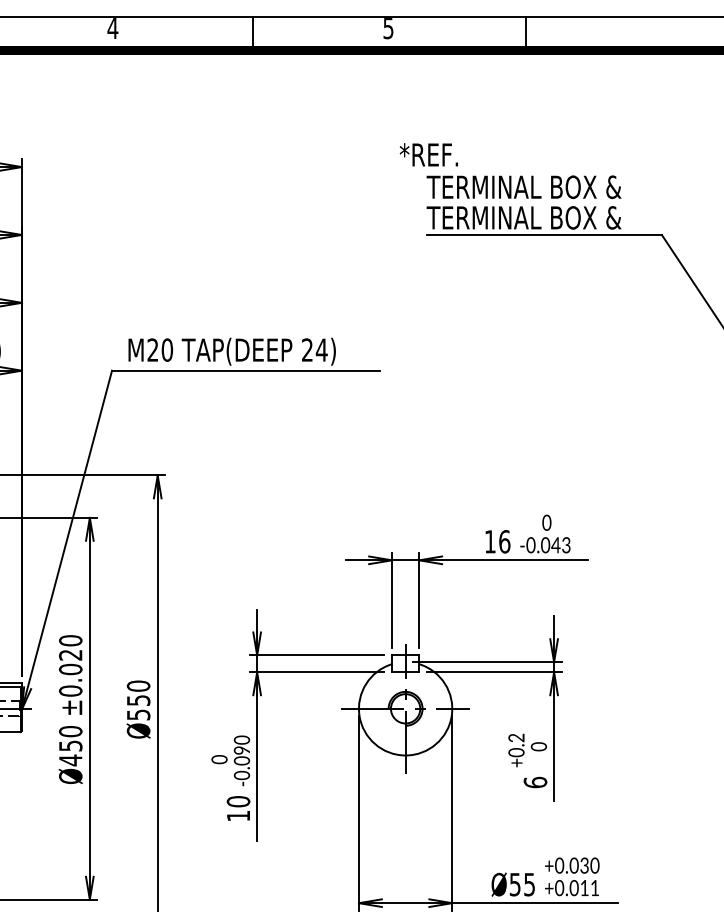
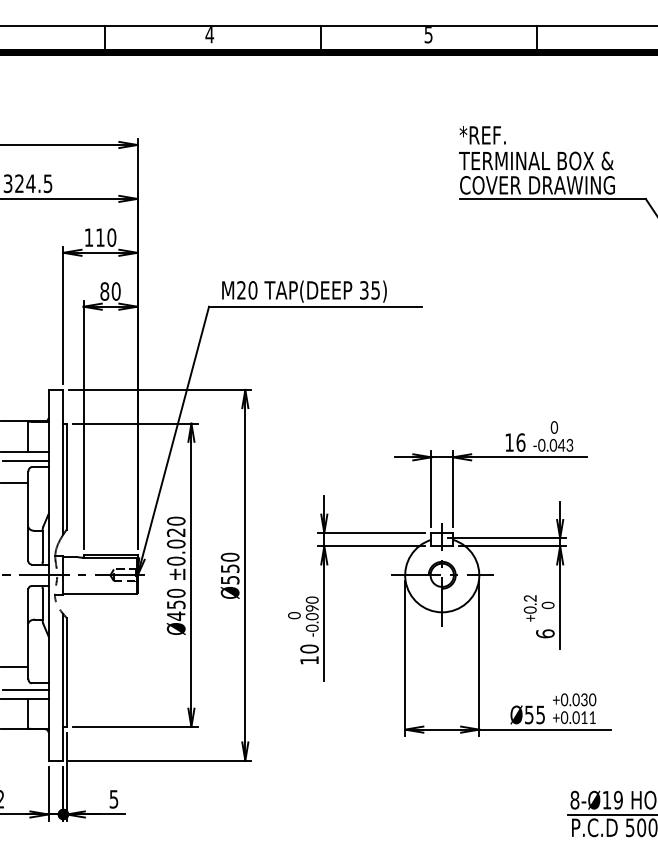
text: (428, 155) -> (482, 135), moved
text: (524, 218) -> (536, 185), TERMINAL BOX & -> COVER DRAWING
text: (315, 350) -> (370, 290), 24) -> 35)

